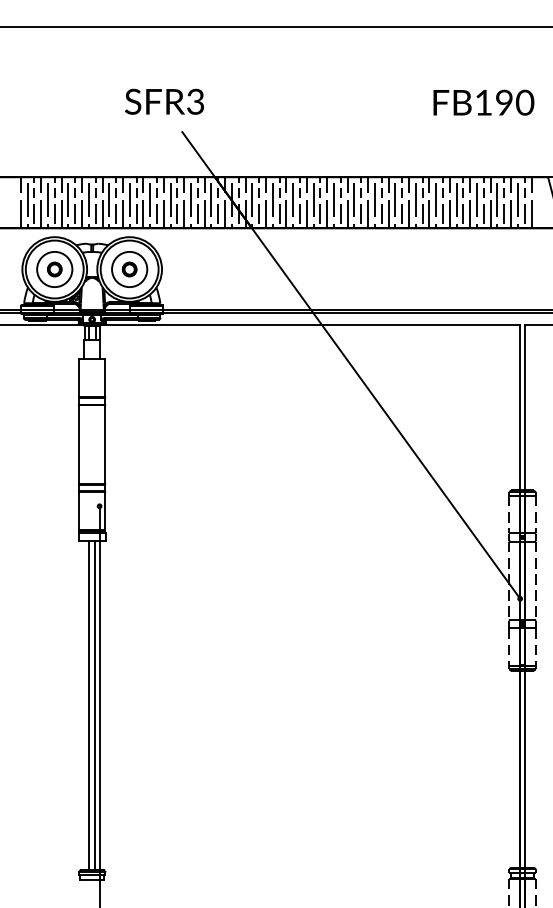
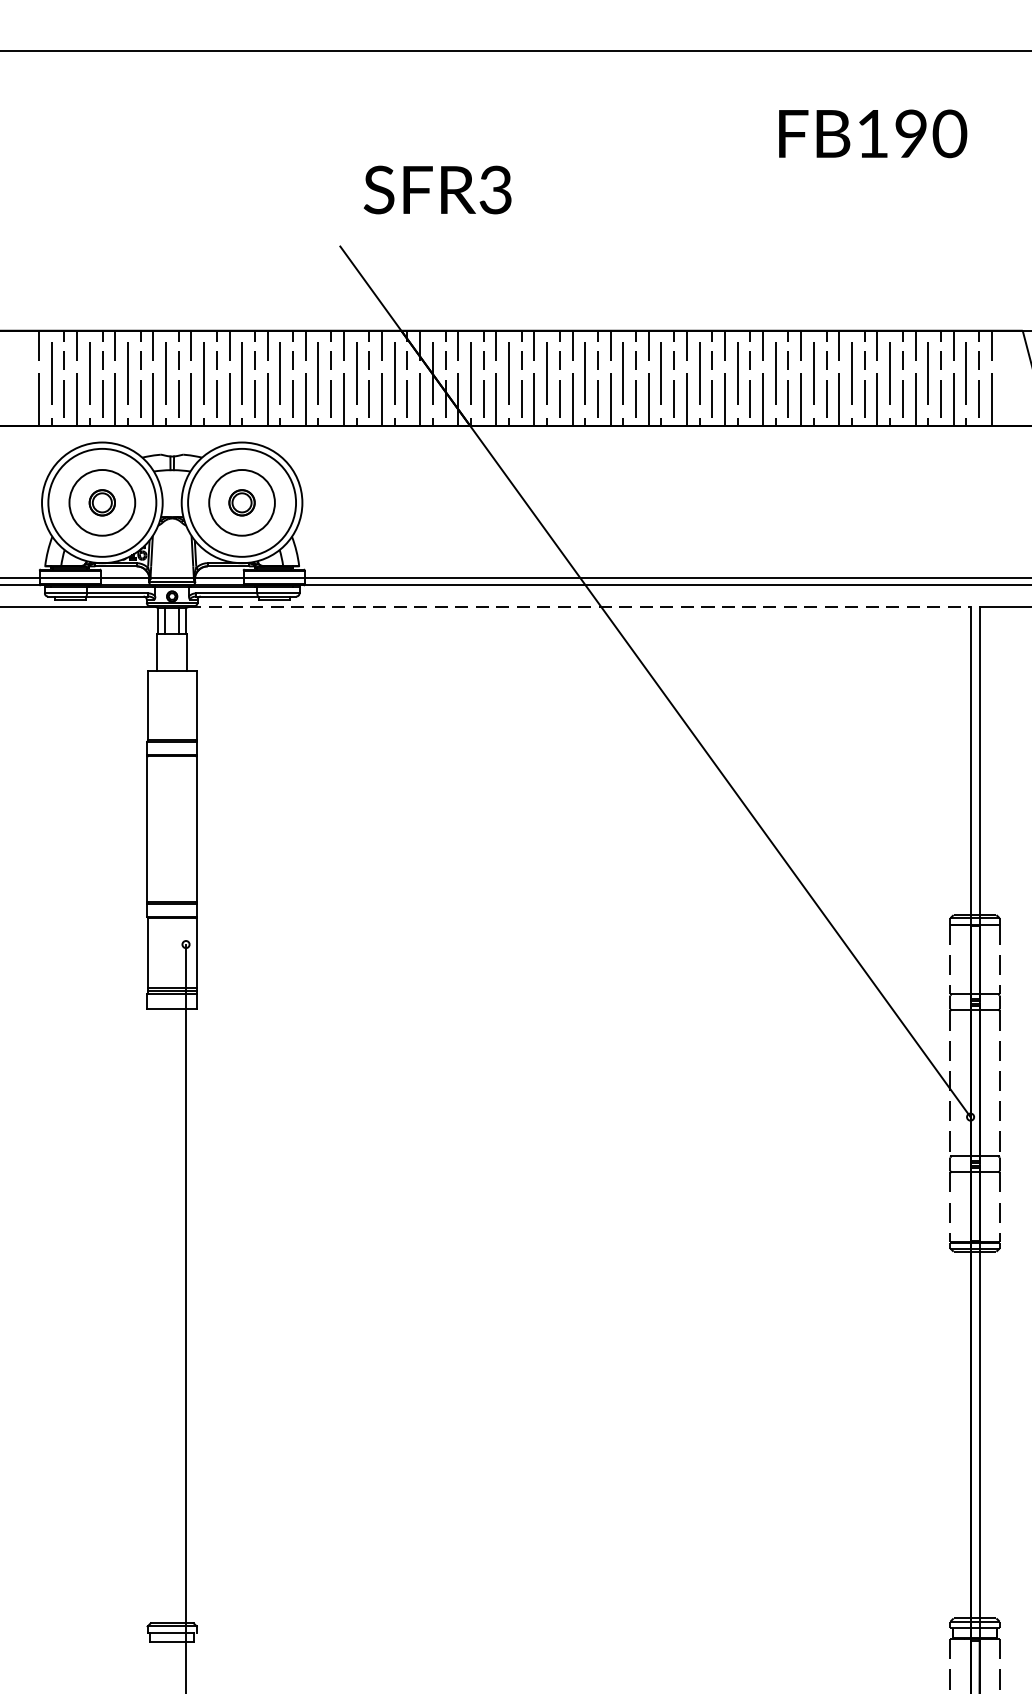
text: (164, 101) -> (437, 189), moved
text: (483, 102) -> (872, 133), moved
line: (310, 325) -> (579, 607), solid -> dashed
line: (89, 705) -> (167, 1316), removed
line: (94, 705) -> (176, 1316), removed

